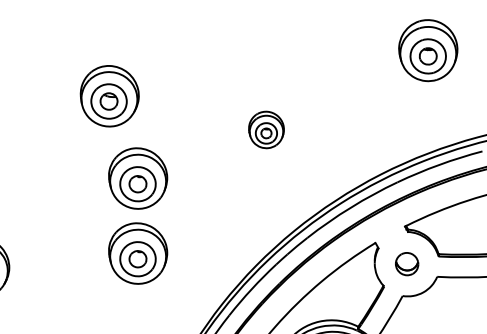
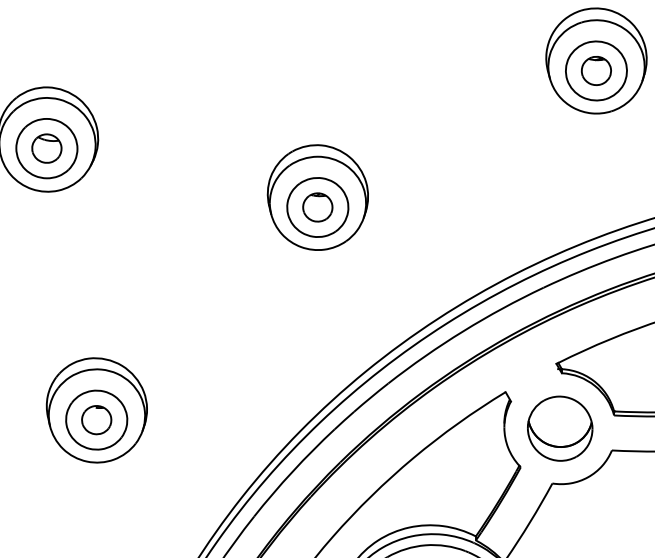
part: (266, 129) -> (317, 196), size x1.67
part: (138, 178) -> (97, 281), removed
part: (406, 263) -> (558, 427), size x1.67

